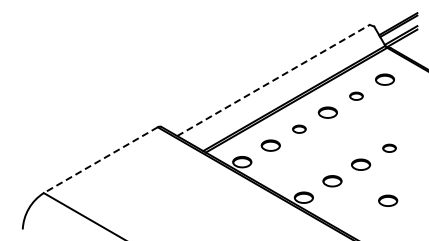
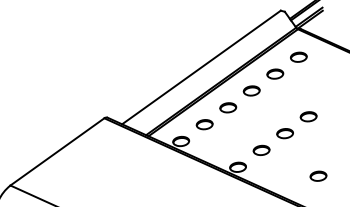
line: (273, 80) -> (201, 67), dashed -> solid
part: (356, 96) -> (275, 74), size x1.43
part: (299, 129) -> (228, 108), size x1.43
part: (389, 148) -> (308, 116), size x1.43
line: (100, 160) -> (57, 152), dashed -> solid
part: (388, 200) -> (318, 175), moved

